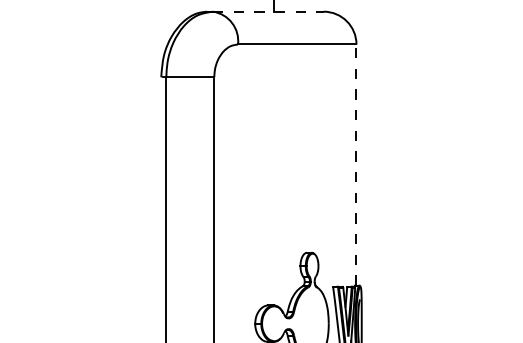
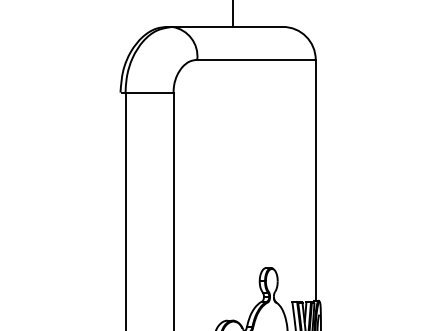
line: (268, 11) -> (227, 26), dashed -> solid
line: (356, 165) -> (315, 180), dashed -> solid

